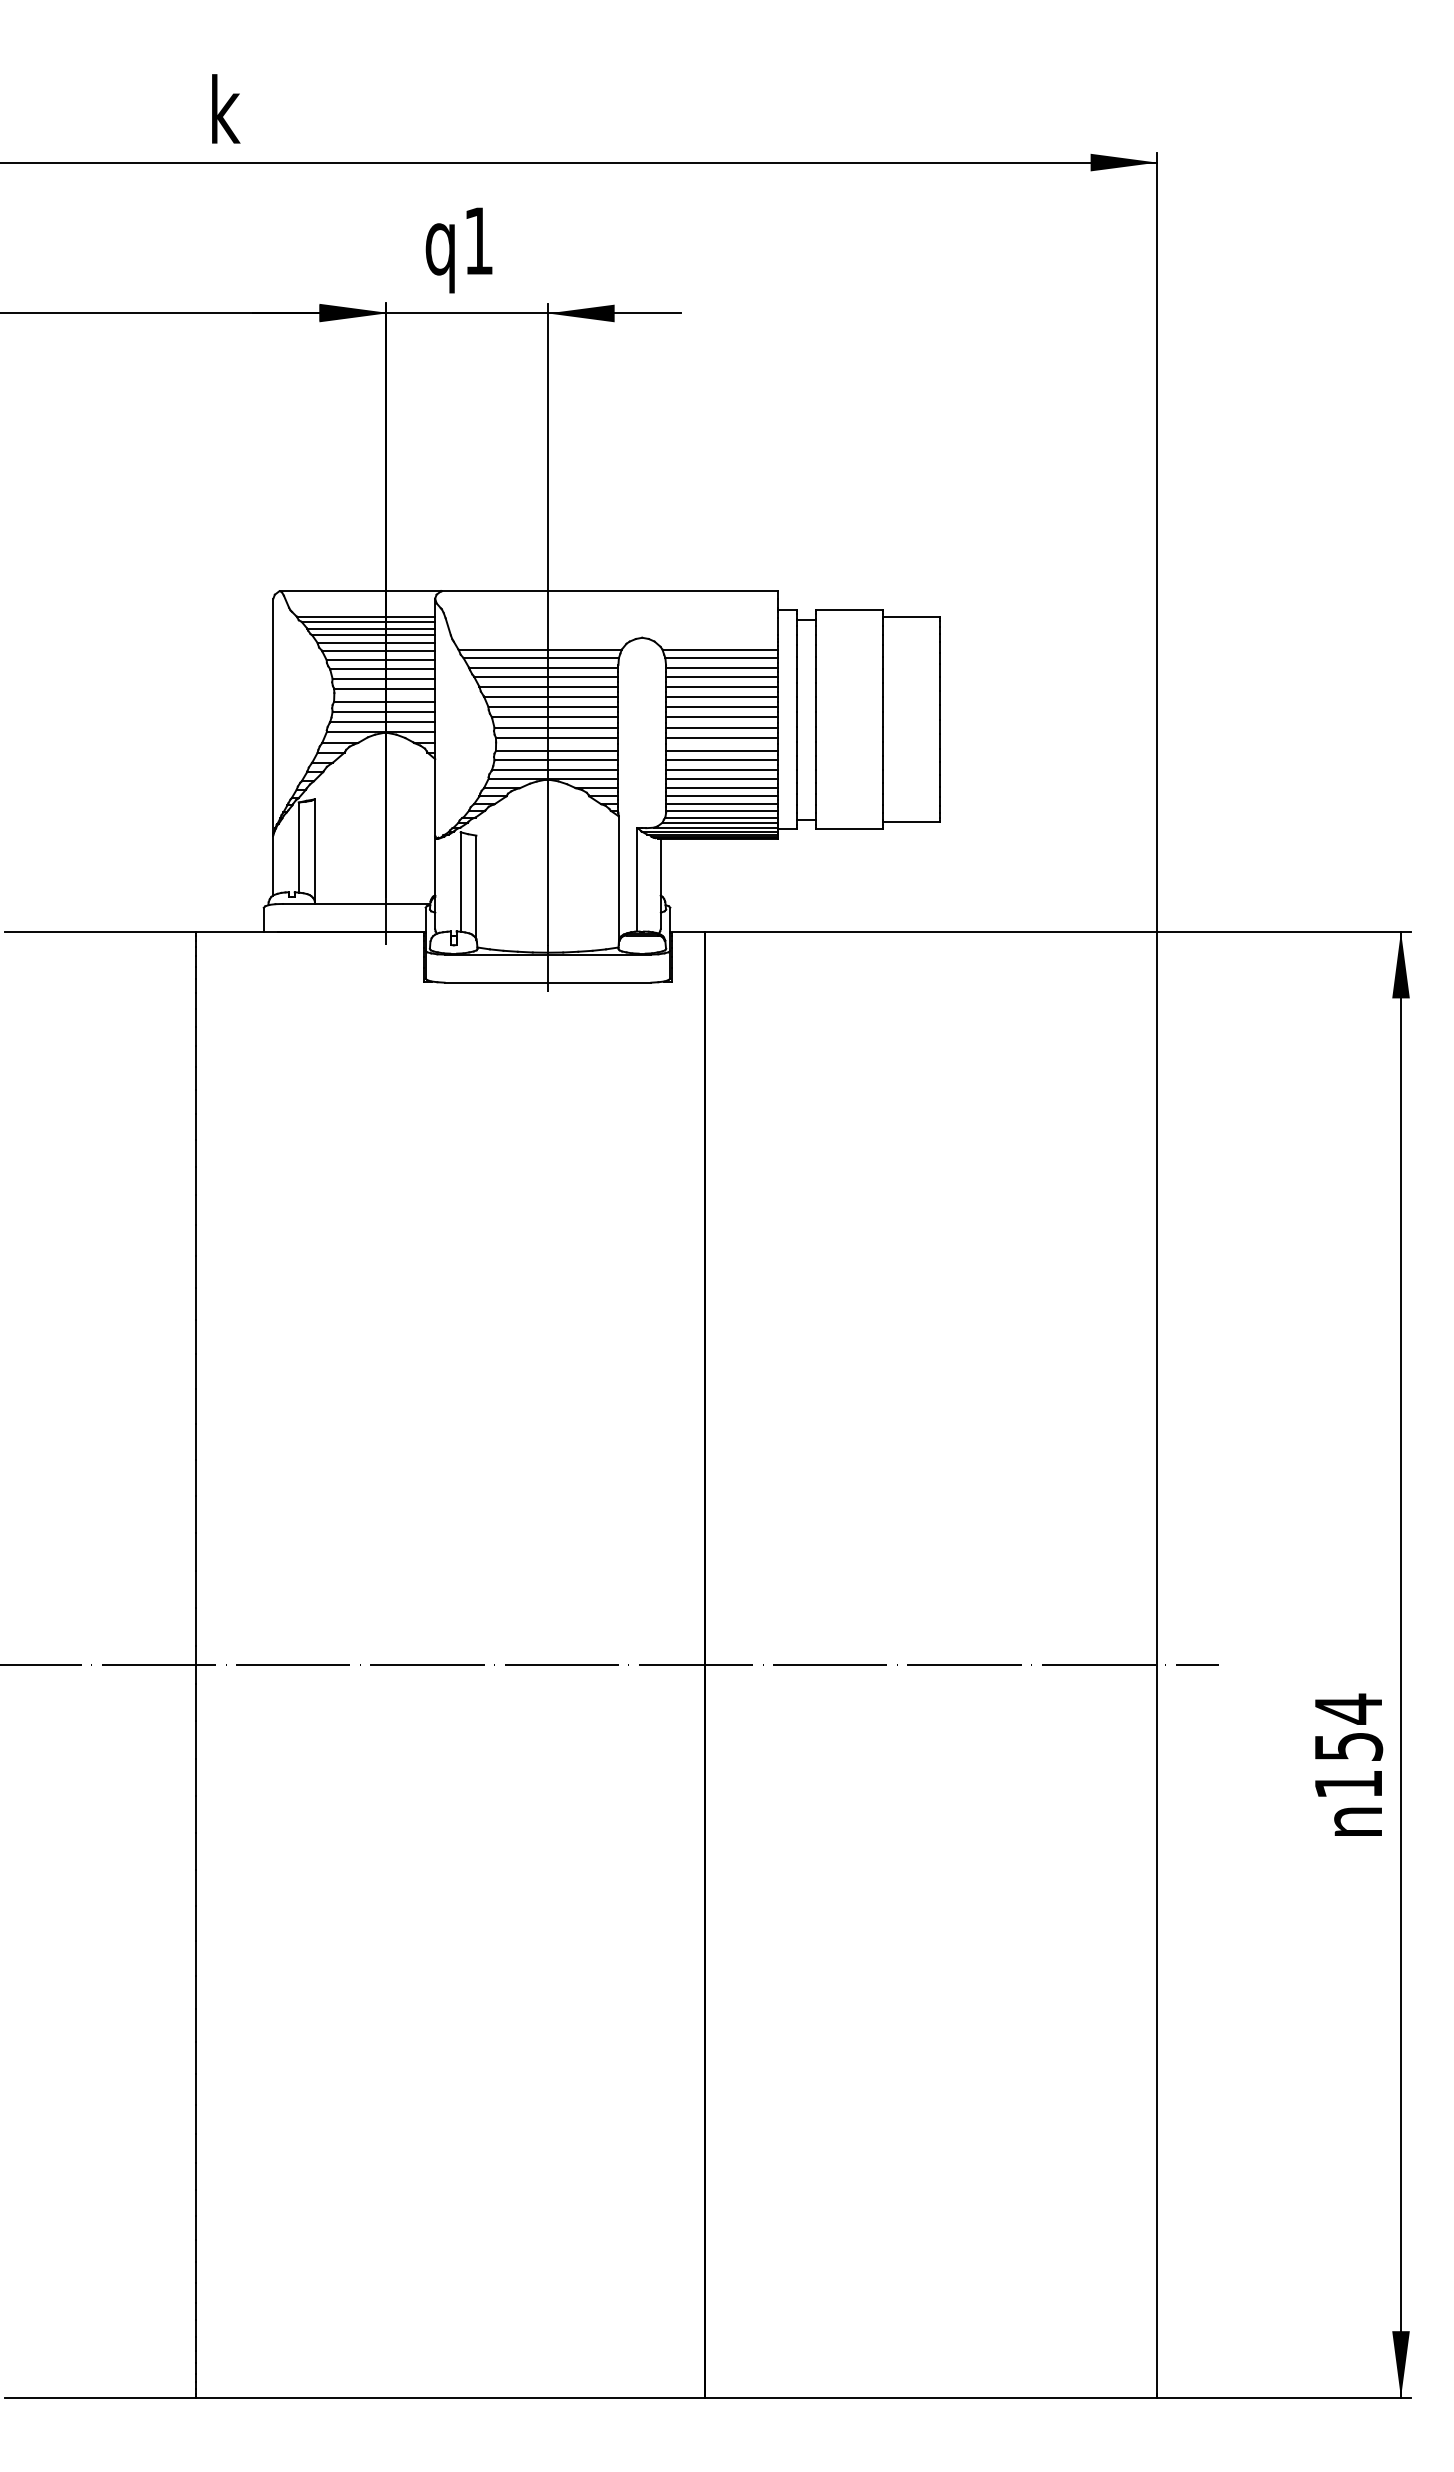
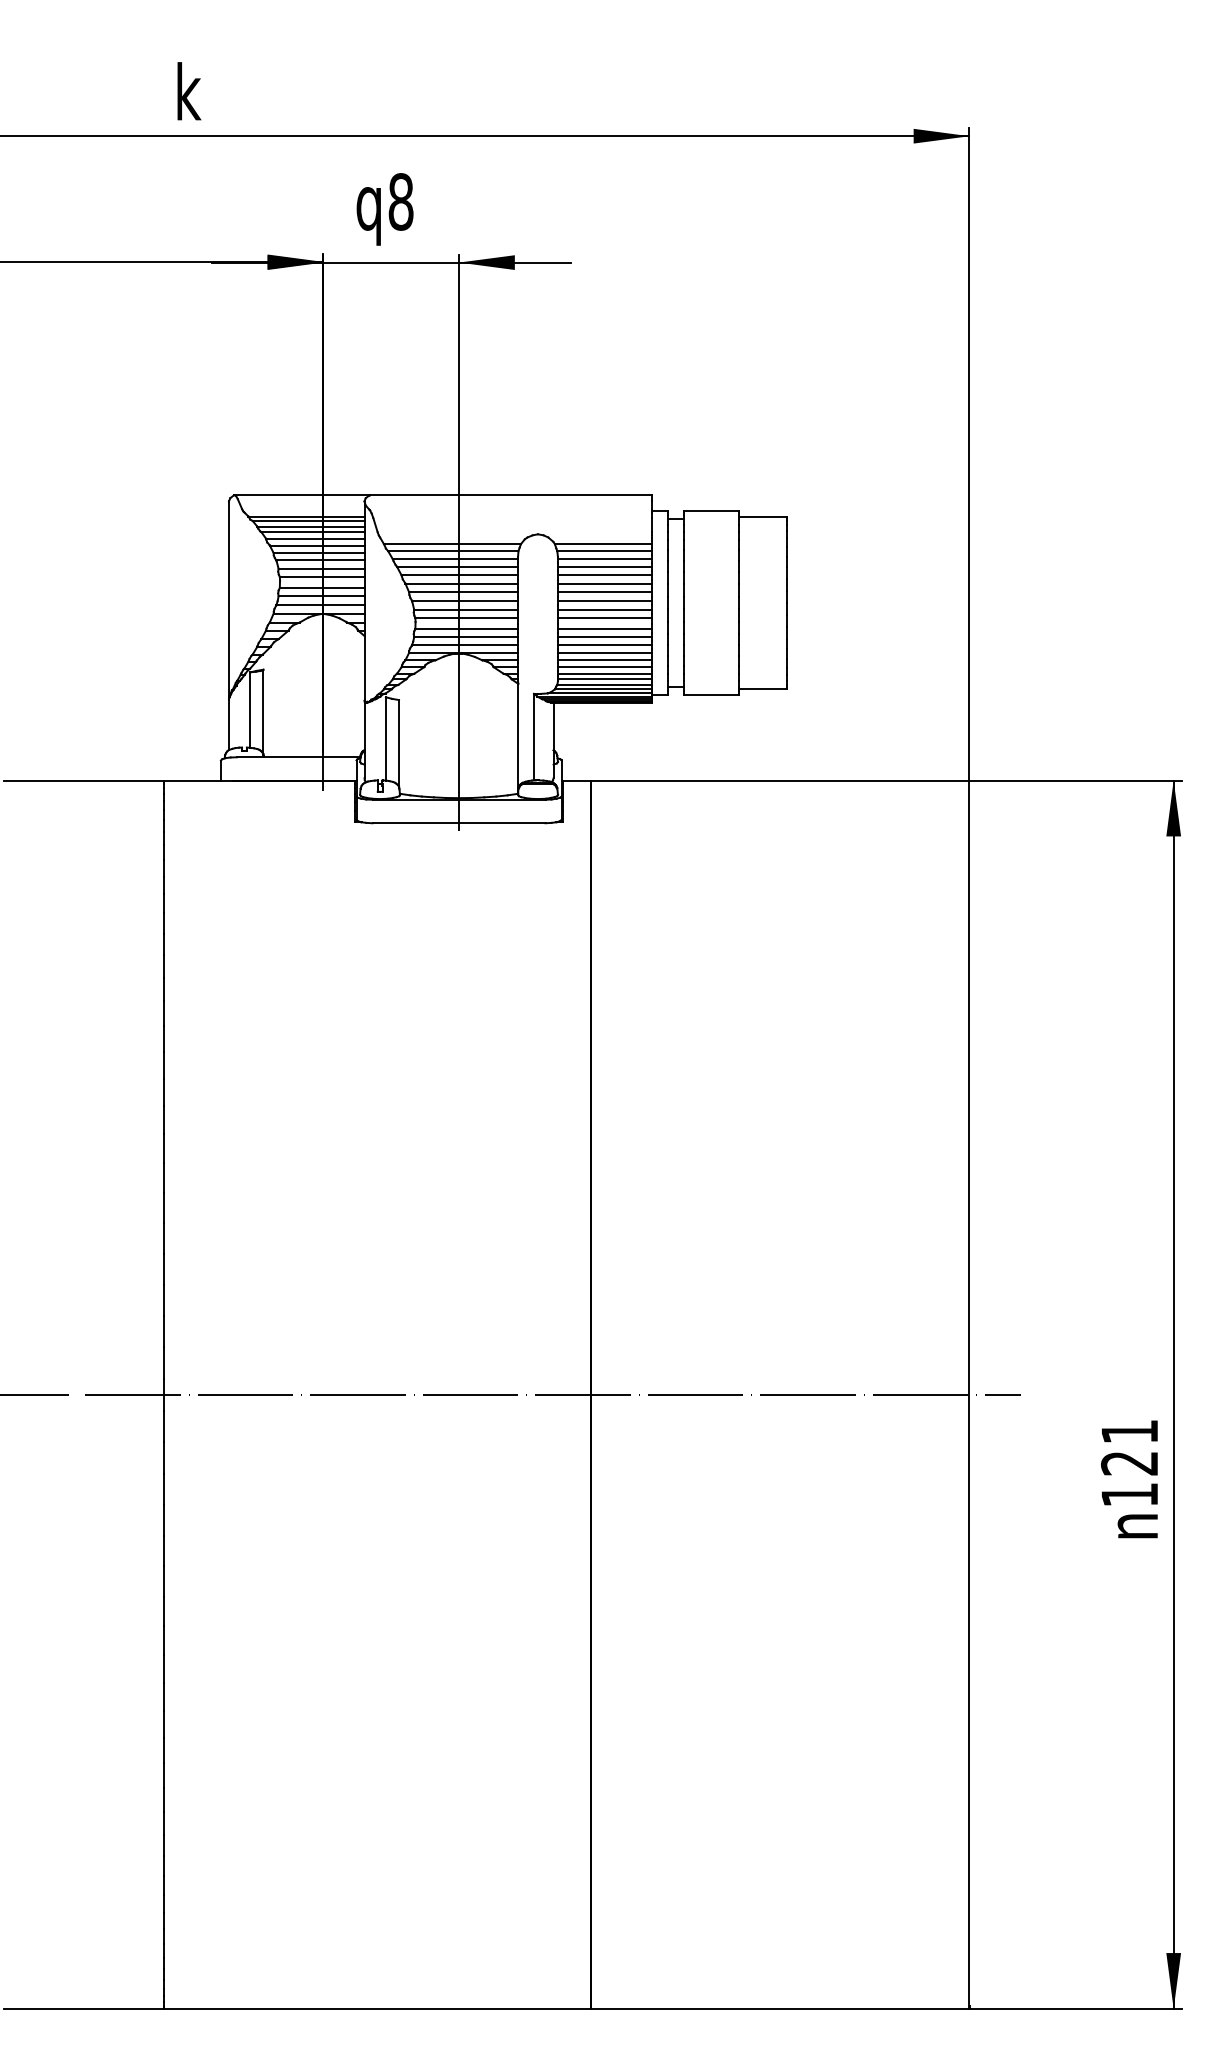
text: (478, 240) -> (400, 201), q1 -> q8
text: (1348, 1727) -> (1129, 1447), 154 -> 121

